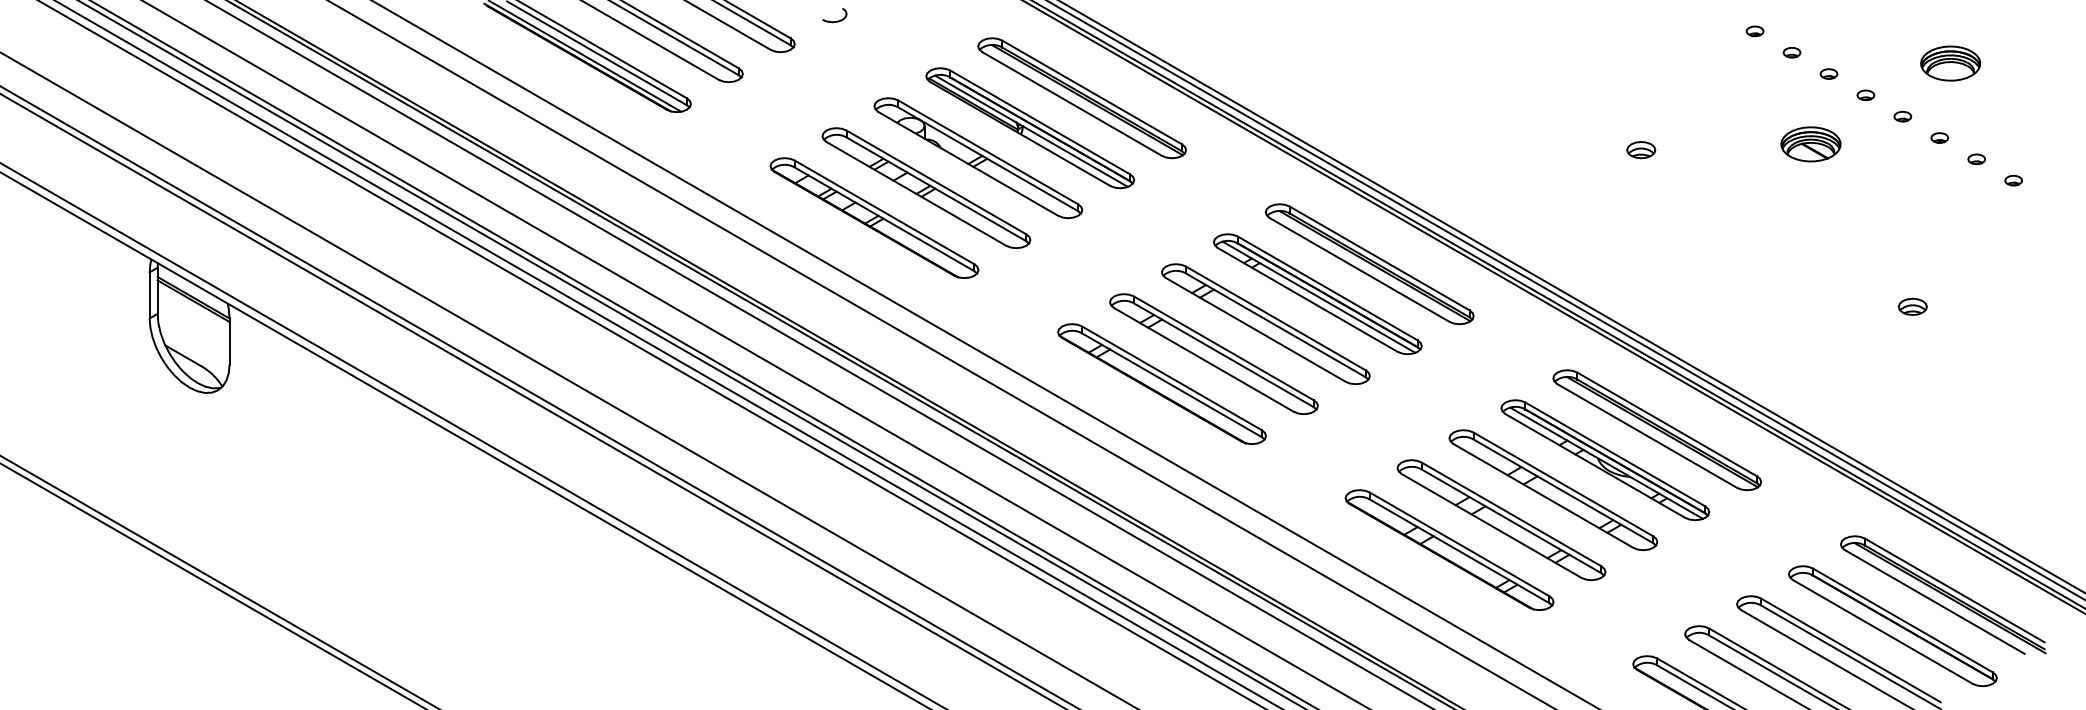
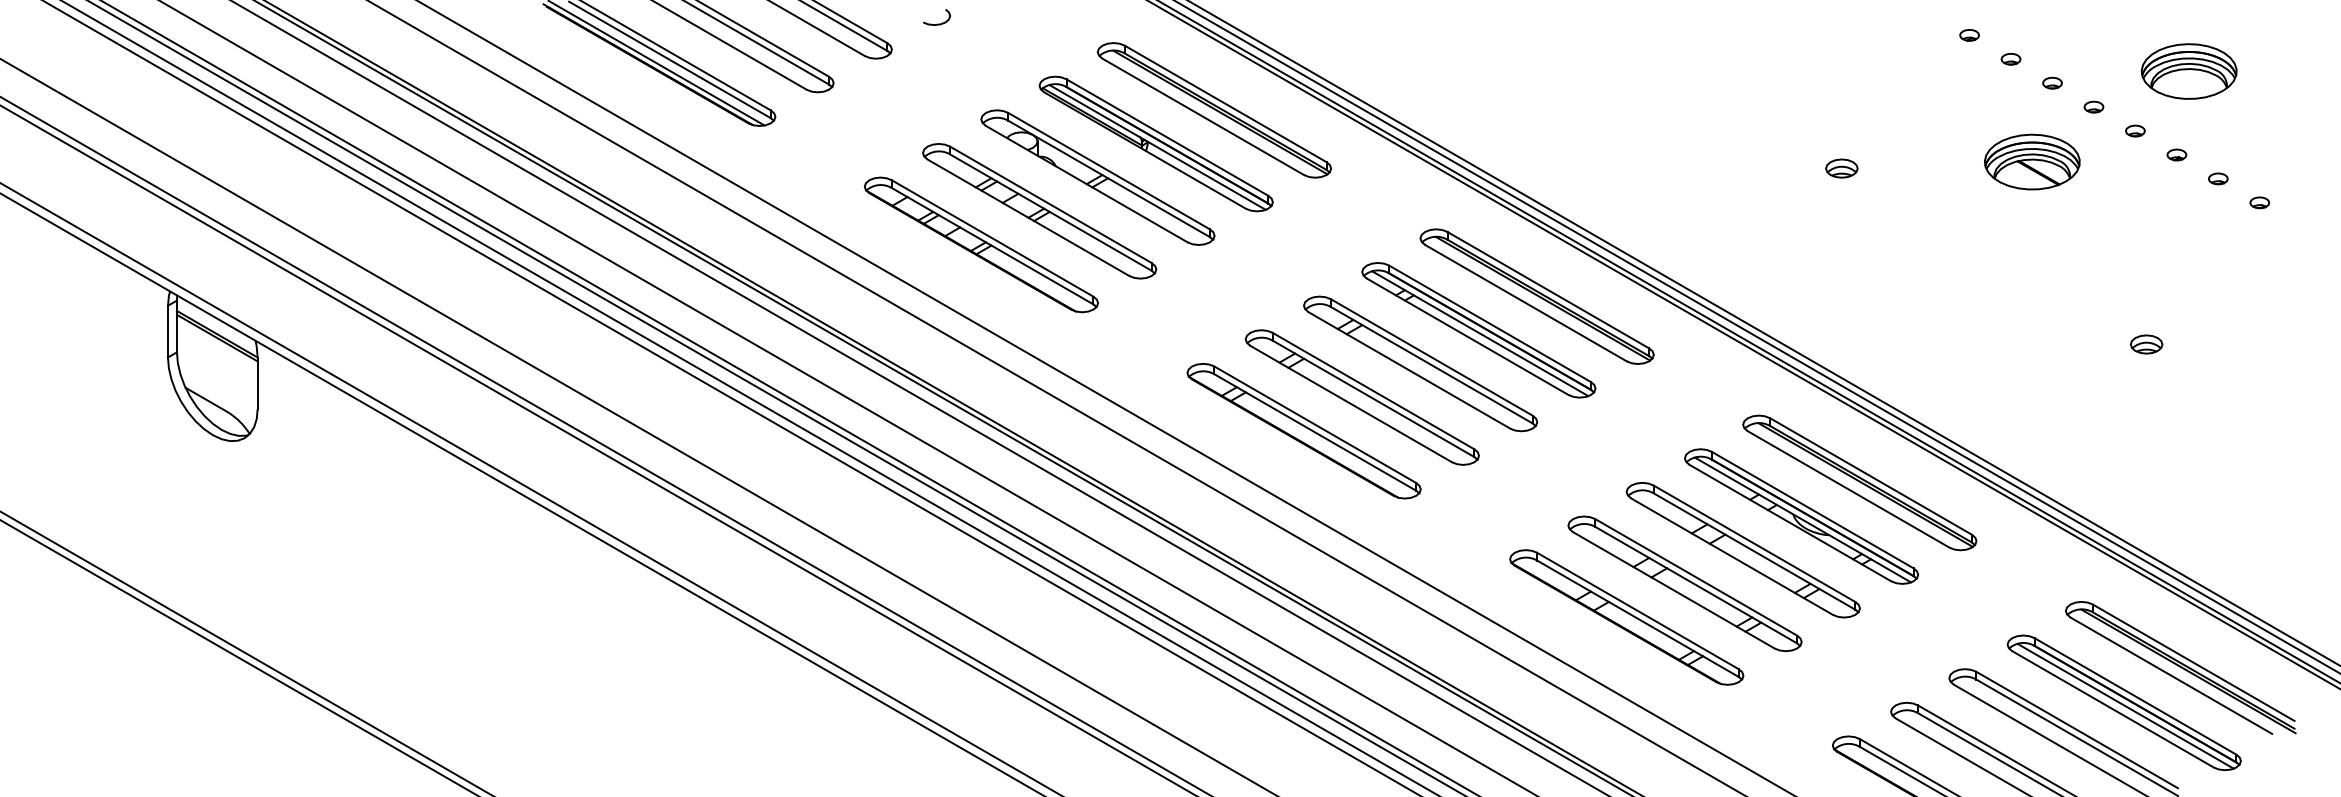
part: (1950, 63) -> (2188, 71), size x1.43
part: (1810, 144) -> (2031, 162), size x1.43
line: (1893, 628) -> (2124, 705), added

